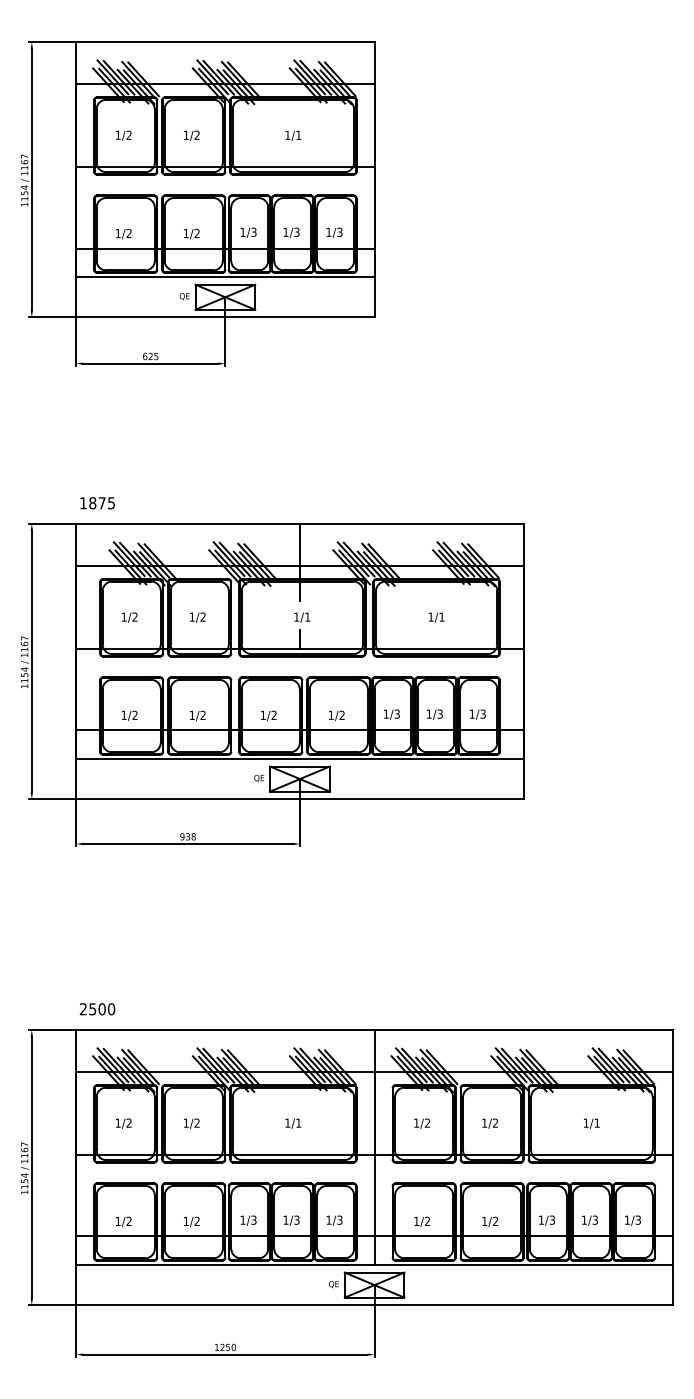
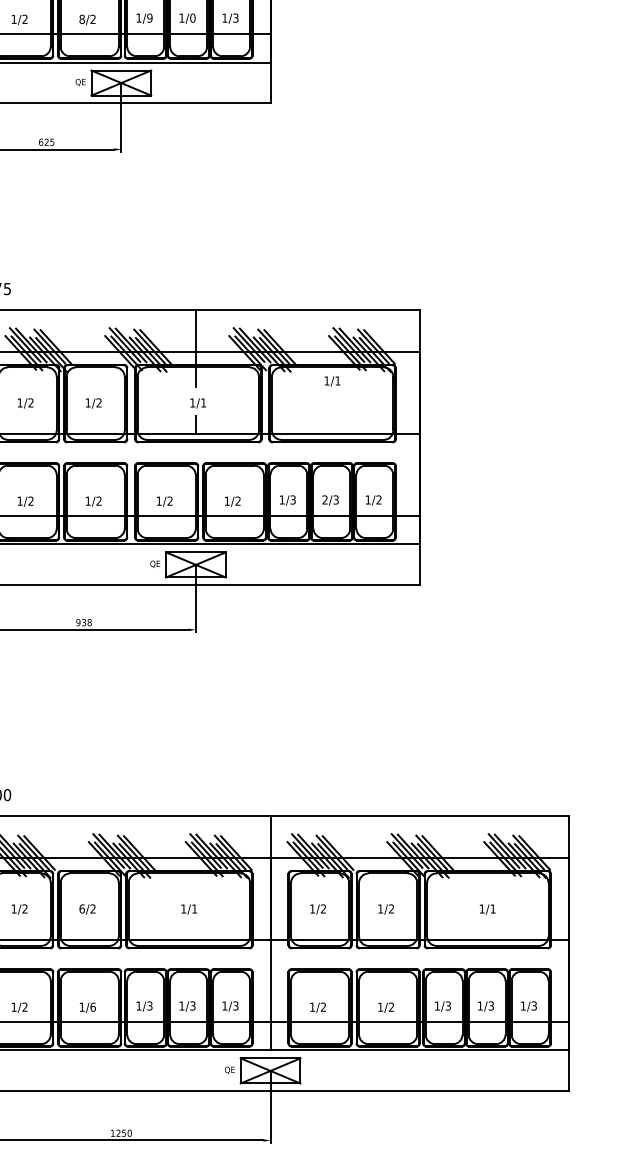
text: (253, 231) -> (149, 17), 1/3 -> 1/9
text: (296, 231) -> (192, 17), 1/3 -> 1/0
text: (185, 233) -> (81, 19), 1/2 -> 8/2
text: (436, 617) -> (332, 381), moved
text: (428, 713) -> (324, 499), 1/3 -> 2/3
text: (482, 714) -> (378, 500), 1/3 -> 1/2
text: (185, 1122) -> (81, 908), 1/2 -> 6/2
text: (196, 1221) -> (92, 1007), 1/2 -> 1/6

